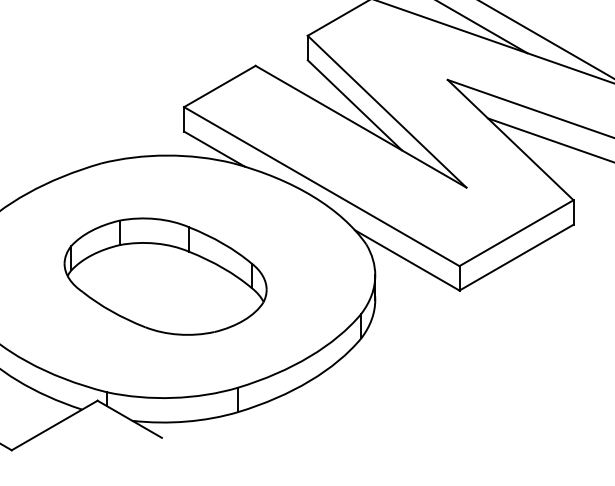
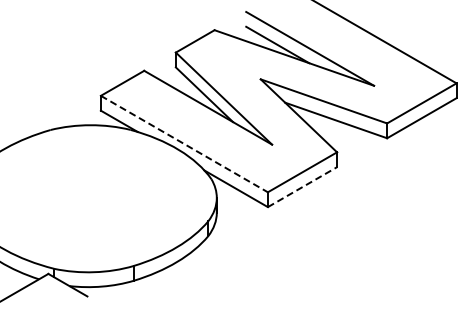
line: (321, 187) -> (184, 144), solid -> dashed
line: (516, 258) -> (302, 187), solid -> dashed
part: (165, 276) -> (89, 198), removed

